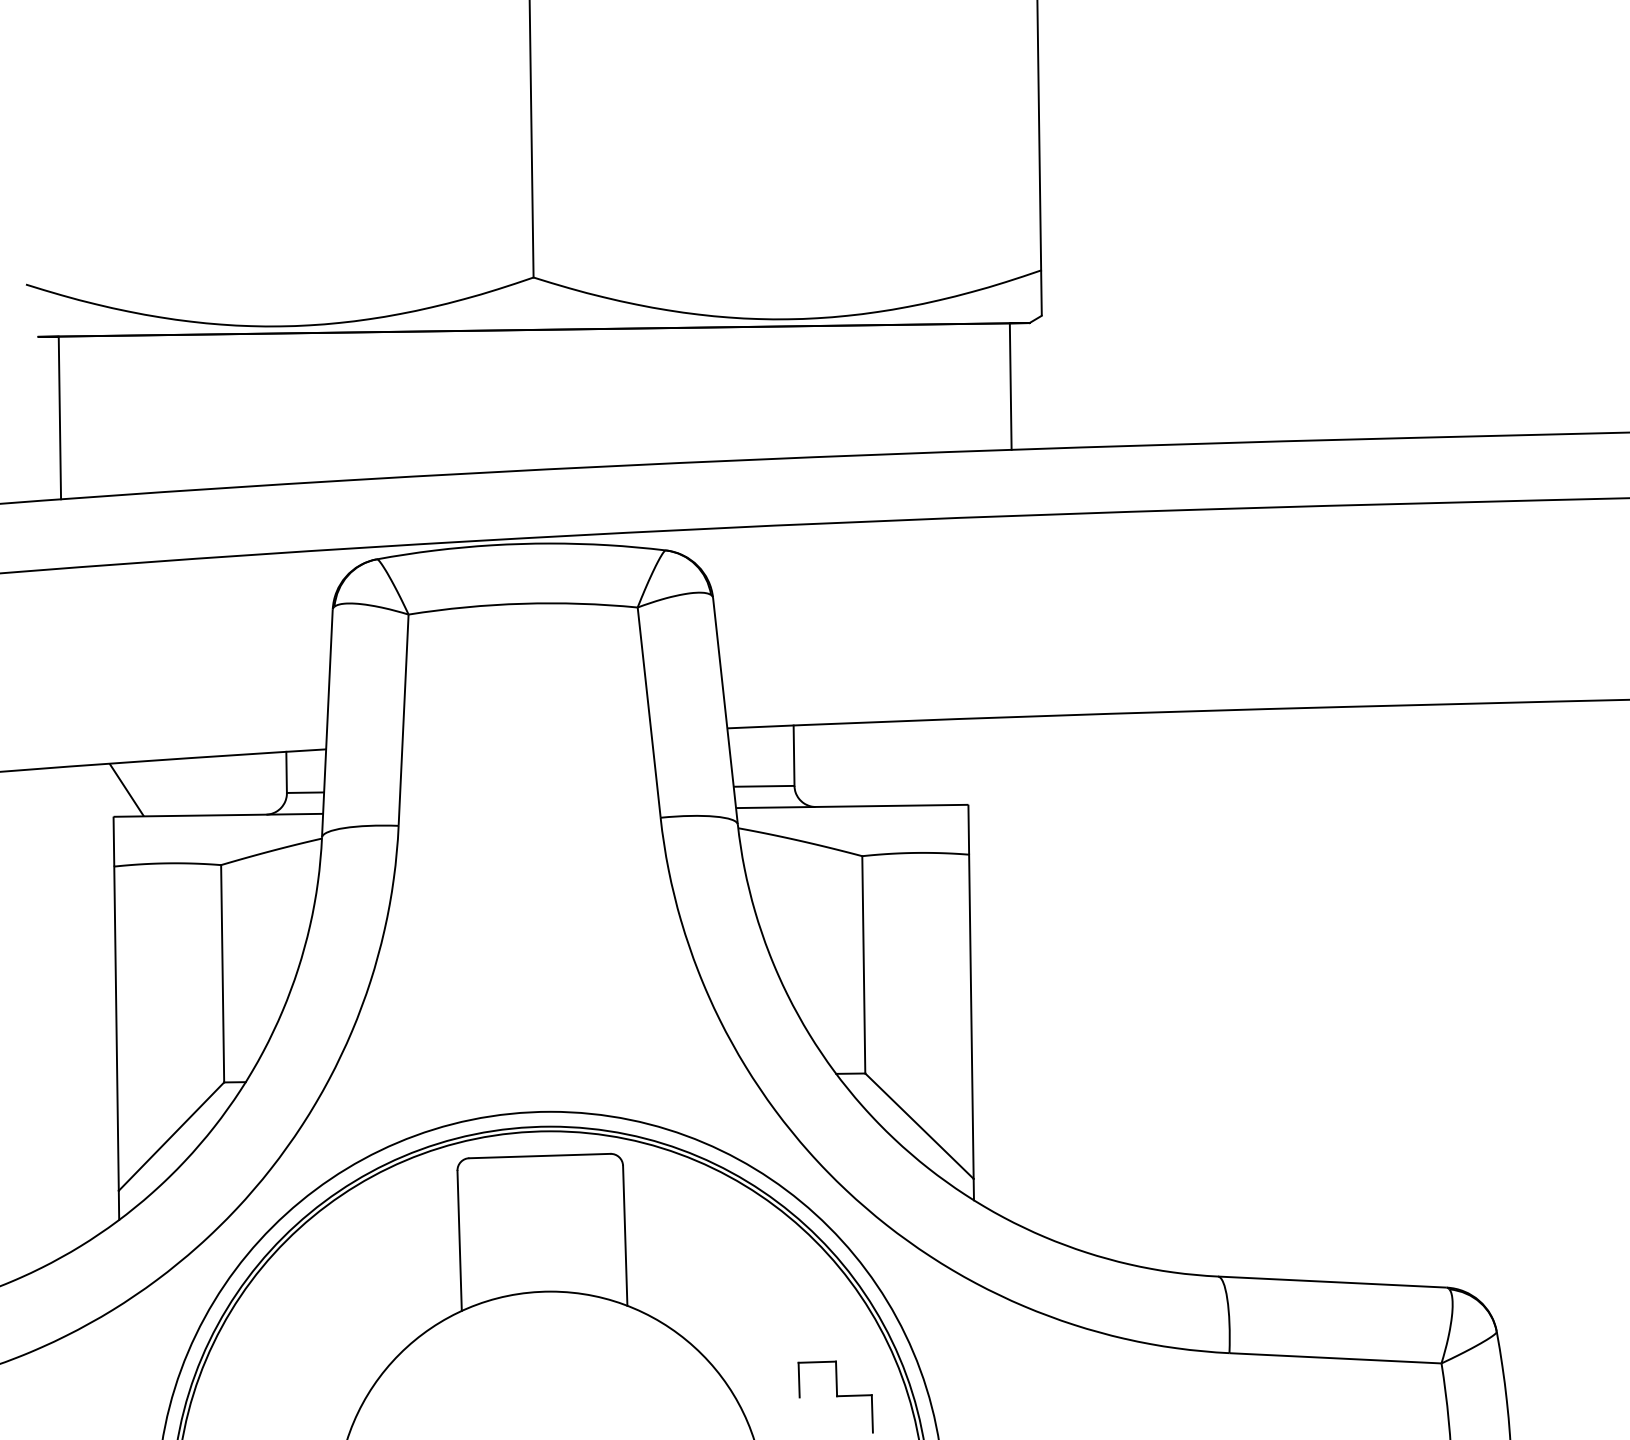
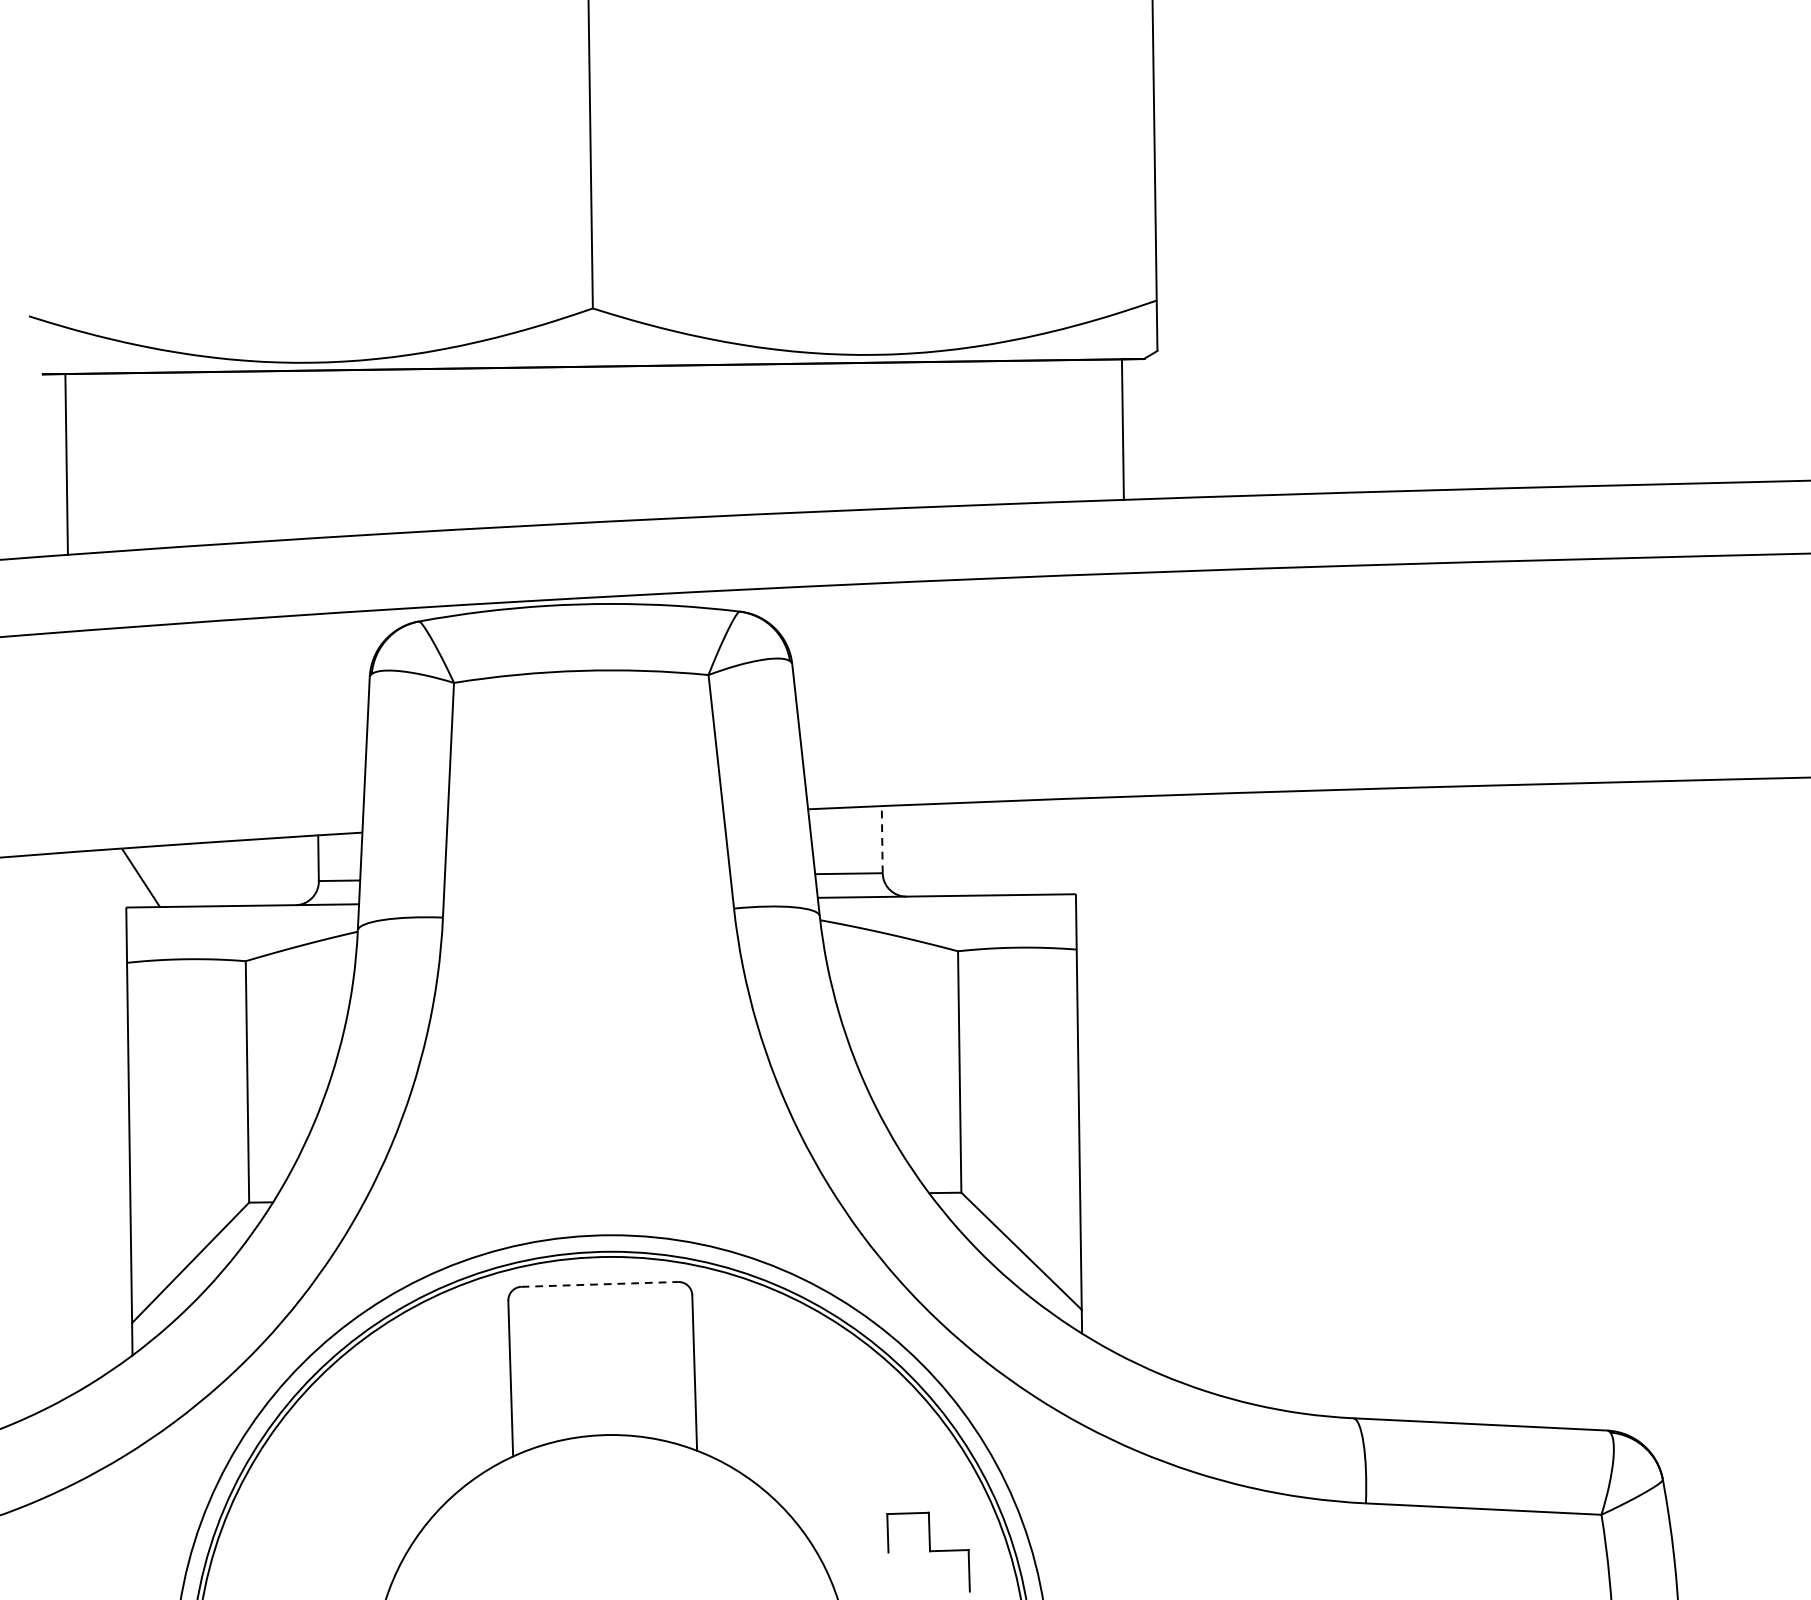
line: (794, 755) -> (882, 839), solid -> dashed
line: (539, 1156) -> (599, 1284), solid -> dashed

